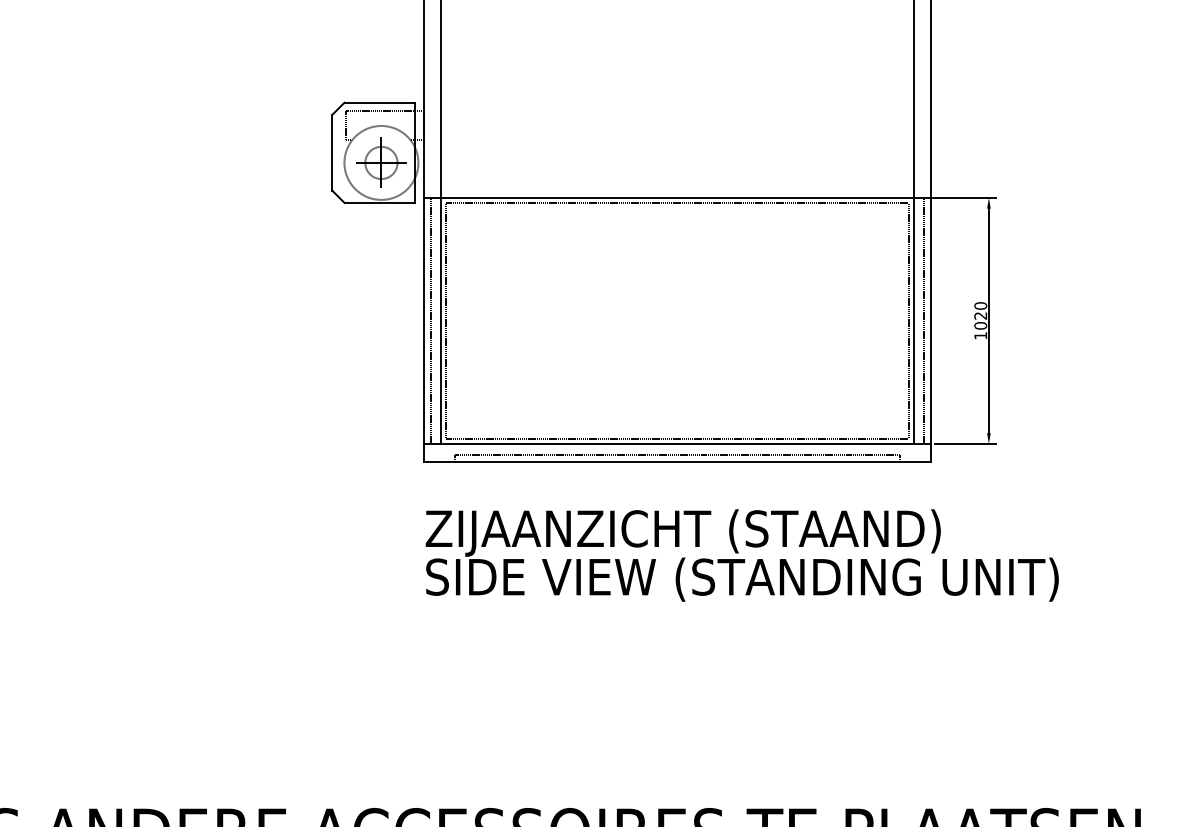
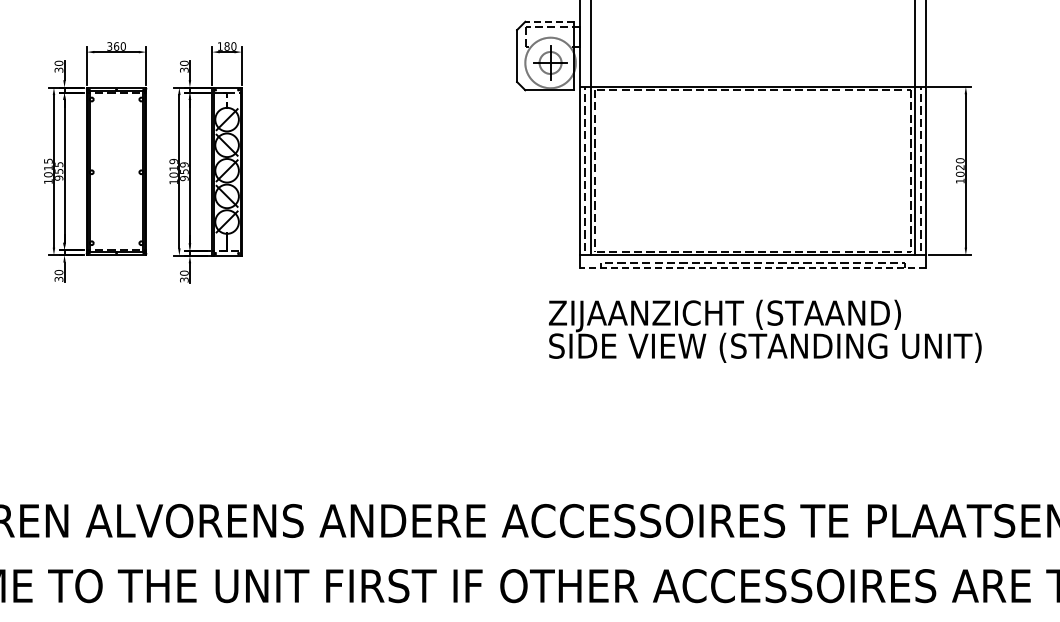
line: (379, 102) -> (549, 21), solid -> dashed
line: (676, 462) -> (752, 267), solid -> dashed
text: (742, 554) -> (765, 330), moved

